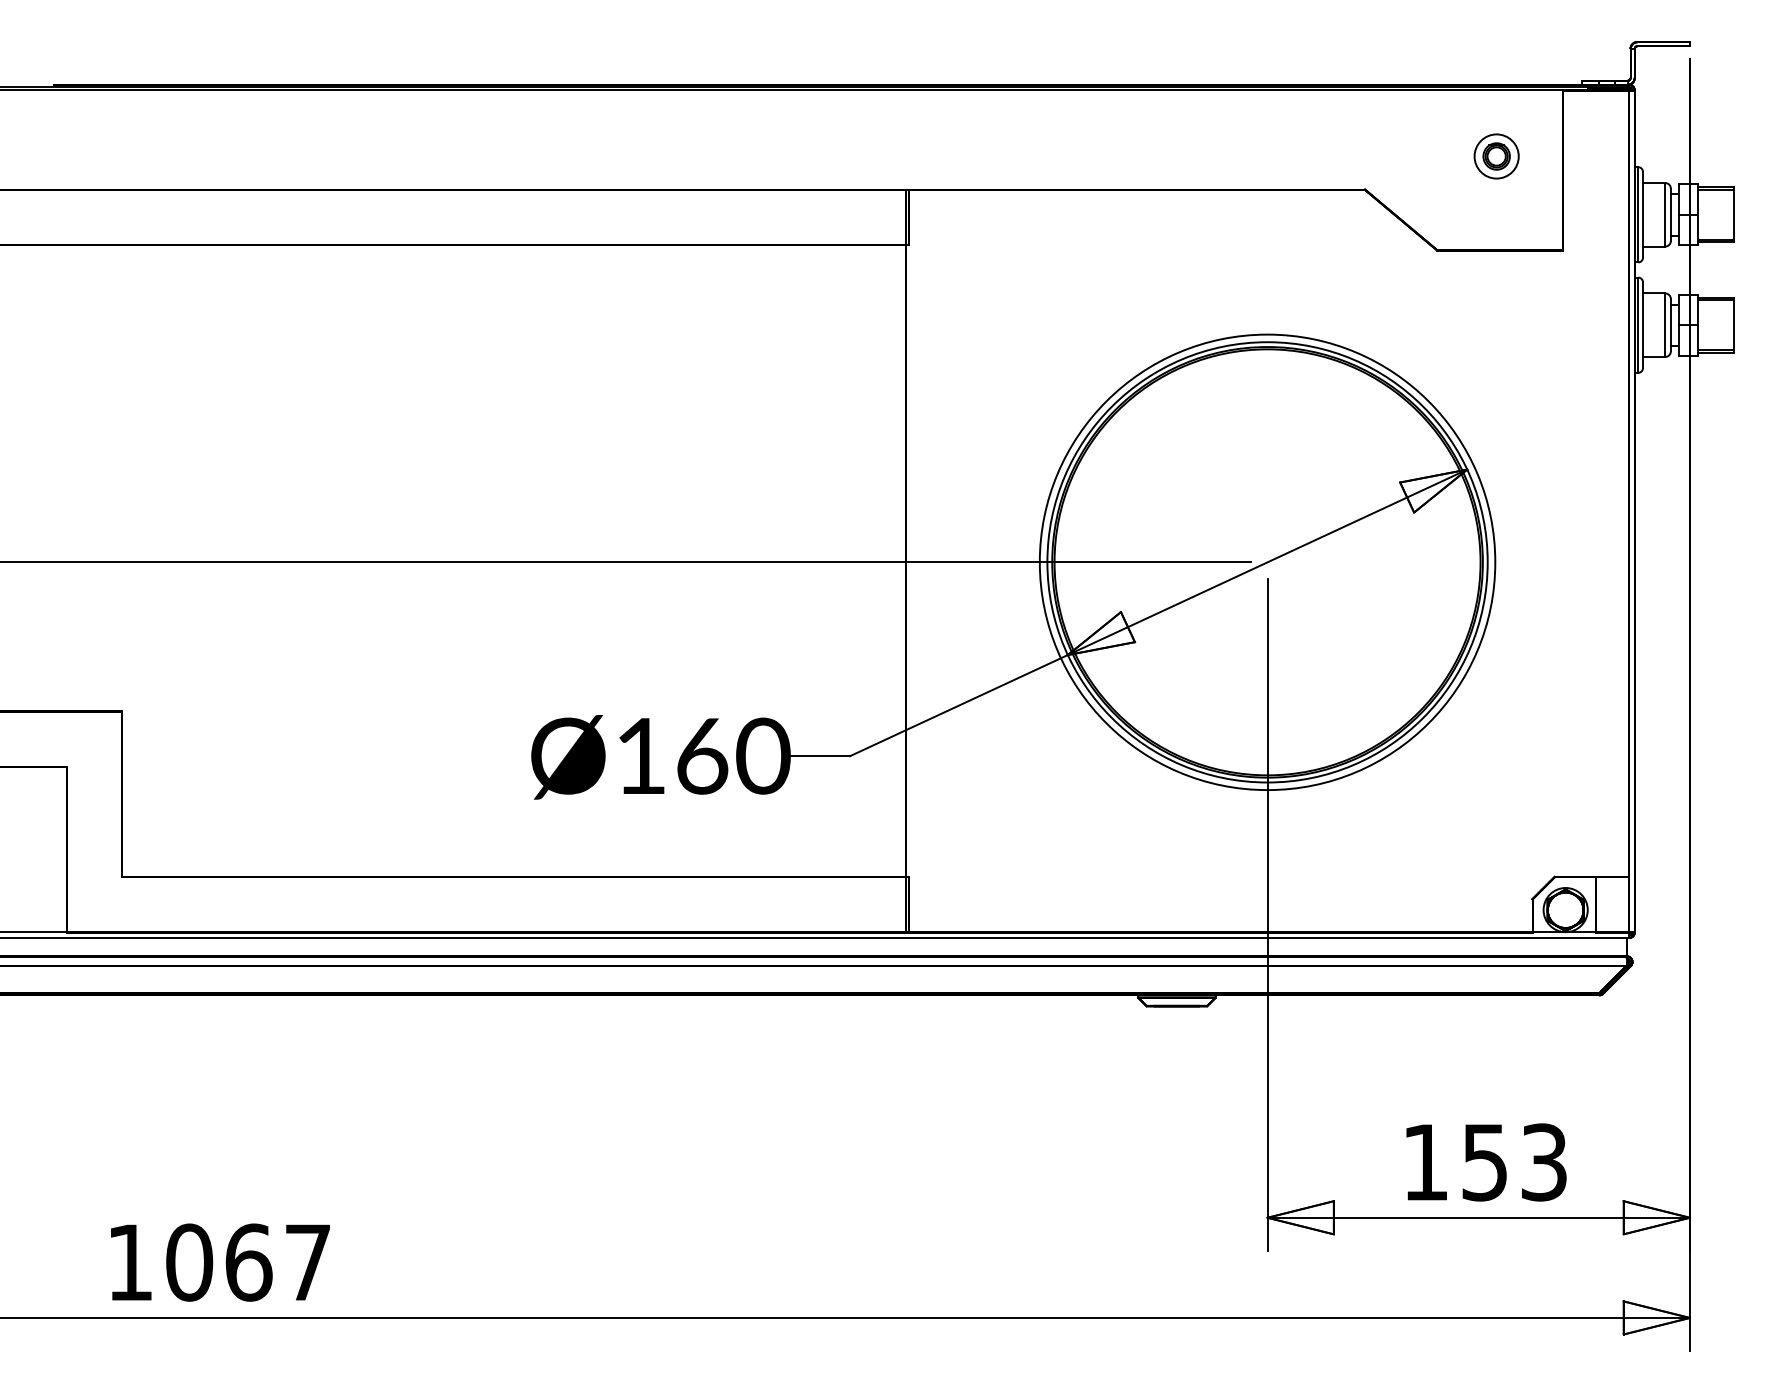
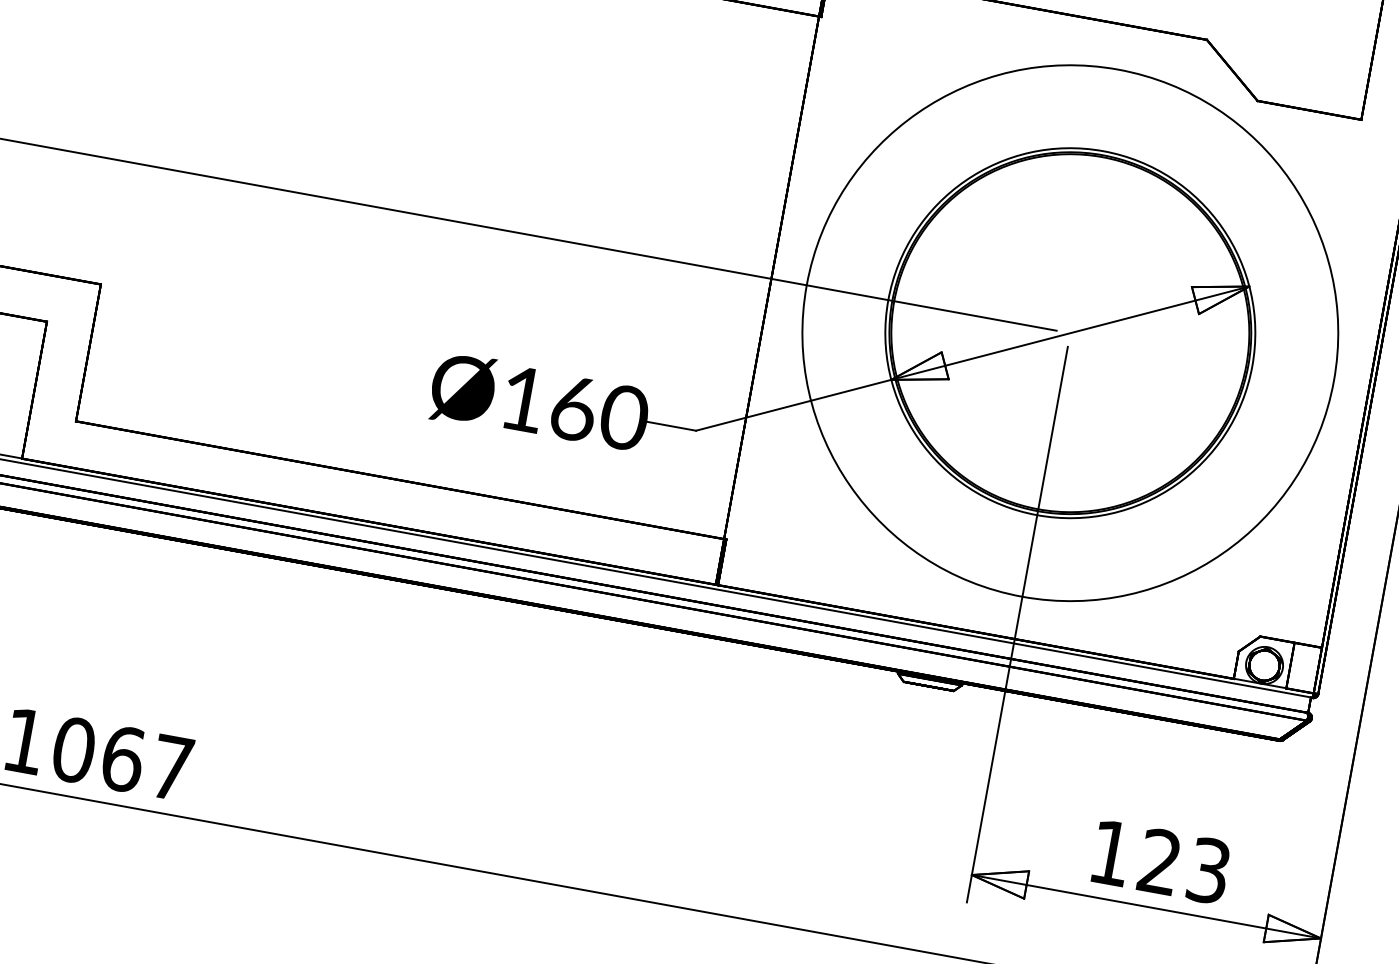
part: (1496, 156) -> (1320, 32), removed
circle: (1267, 562) -> (1070, 333), size x1.4
text: (1484, 1162) -> (1159, 861), 153 -> 123

